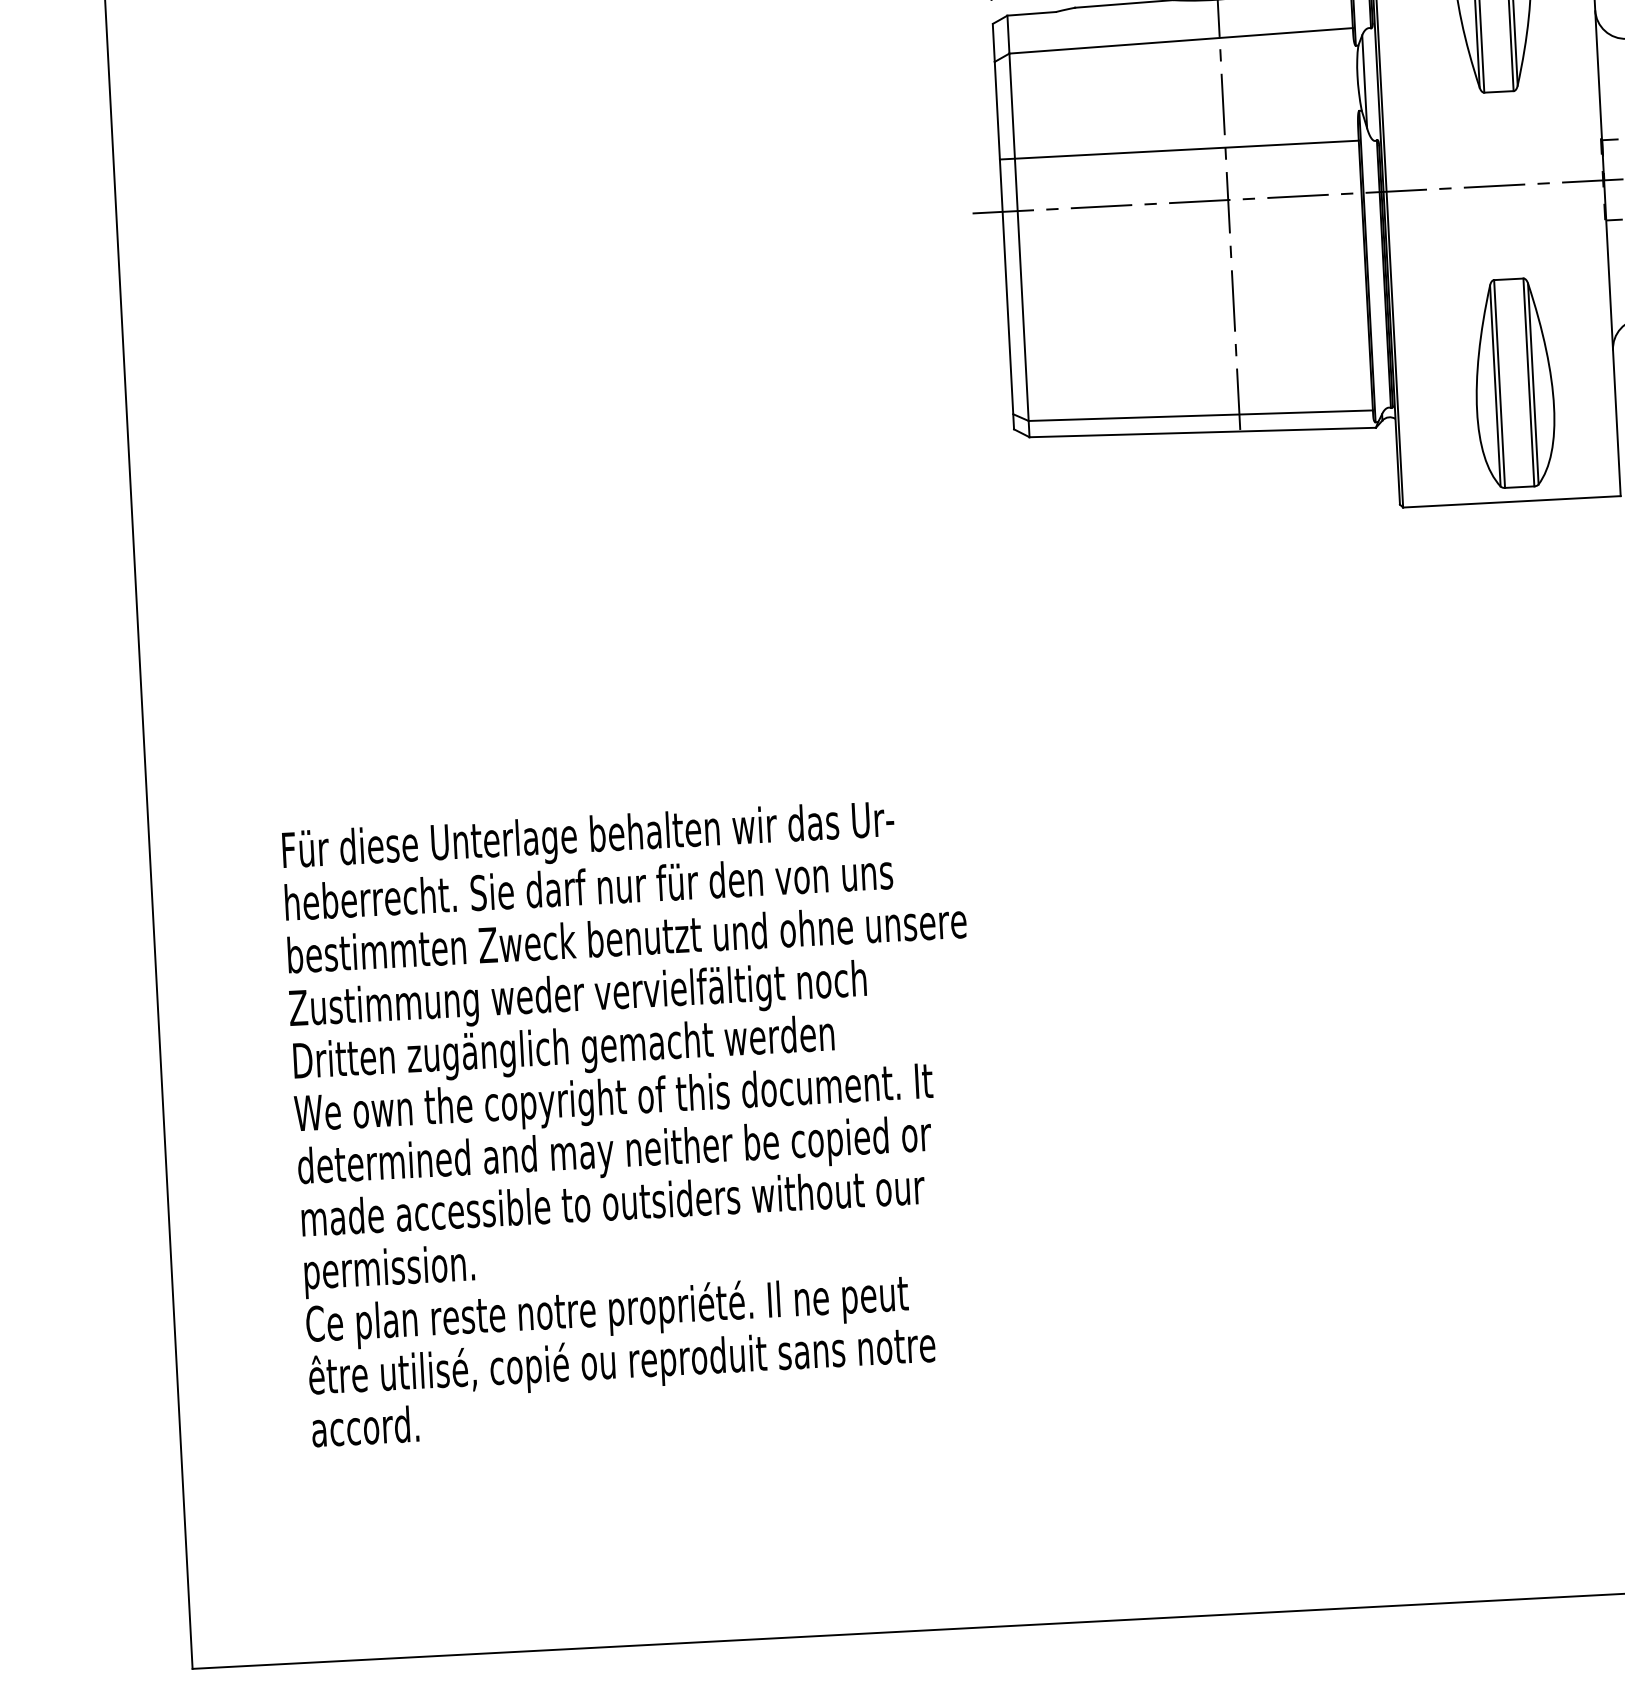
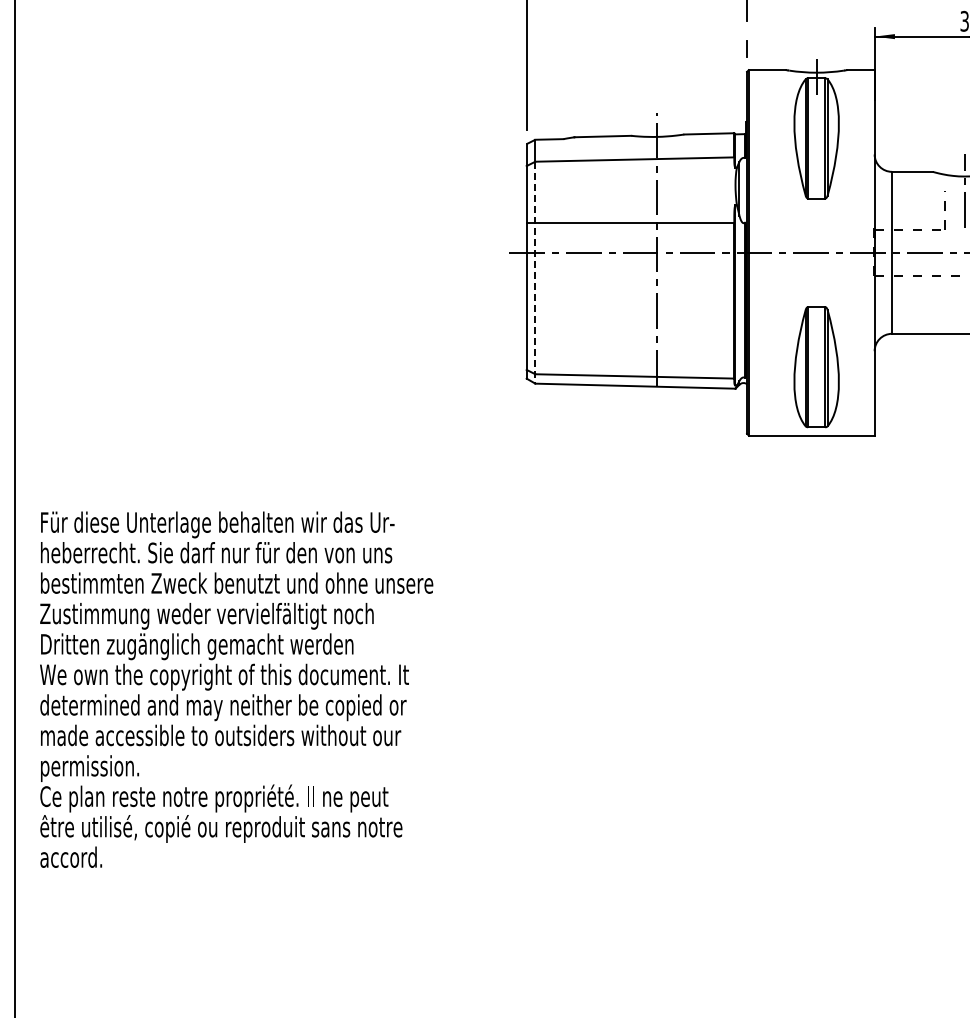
line: (1019, 245) -> (535, 272), solid -> dashed
text: (635, 1121) -> (236, 689), moved

